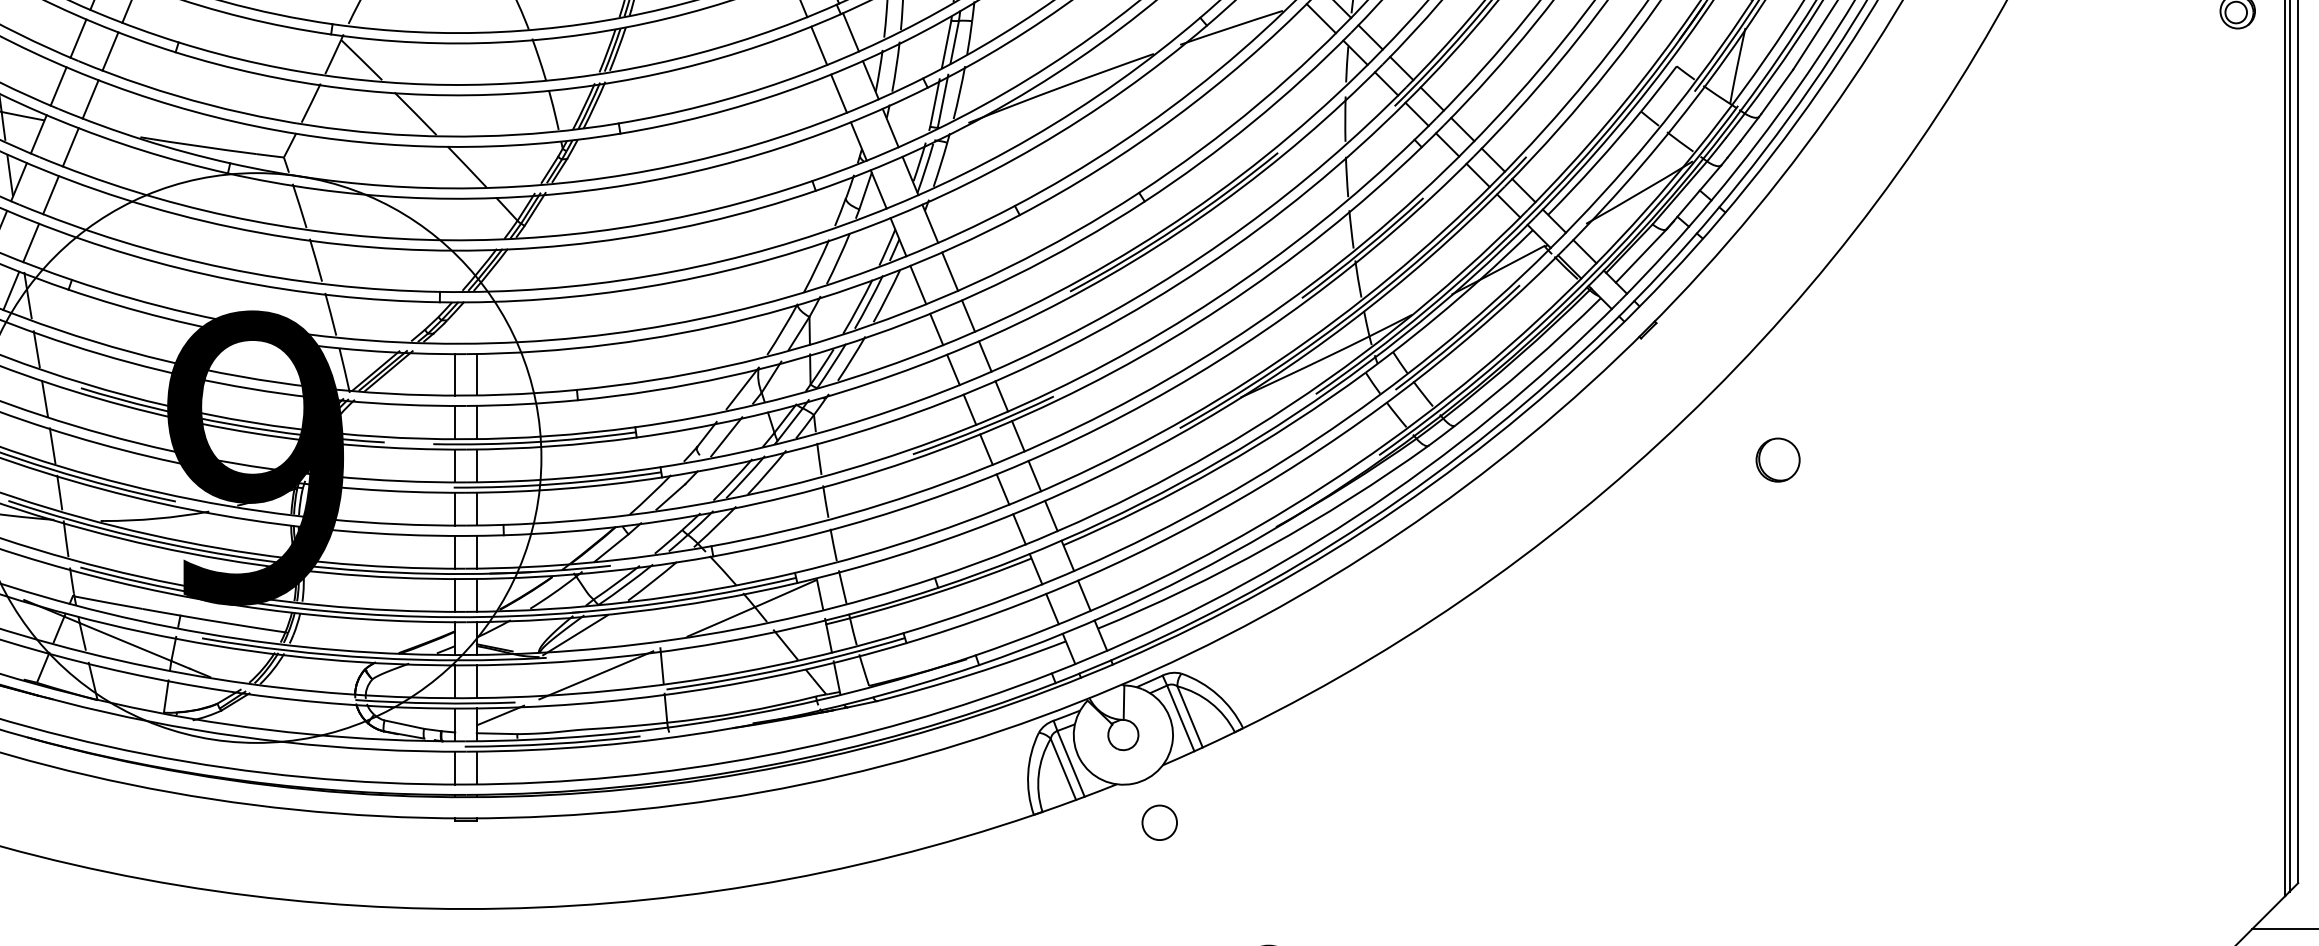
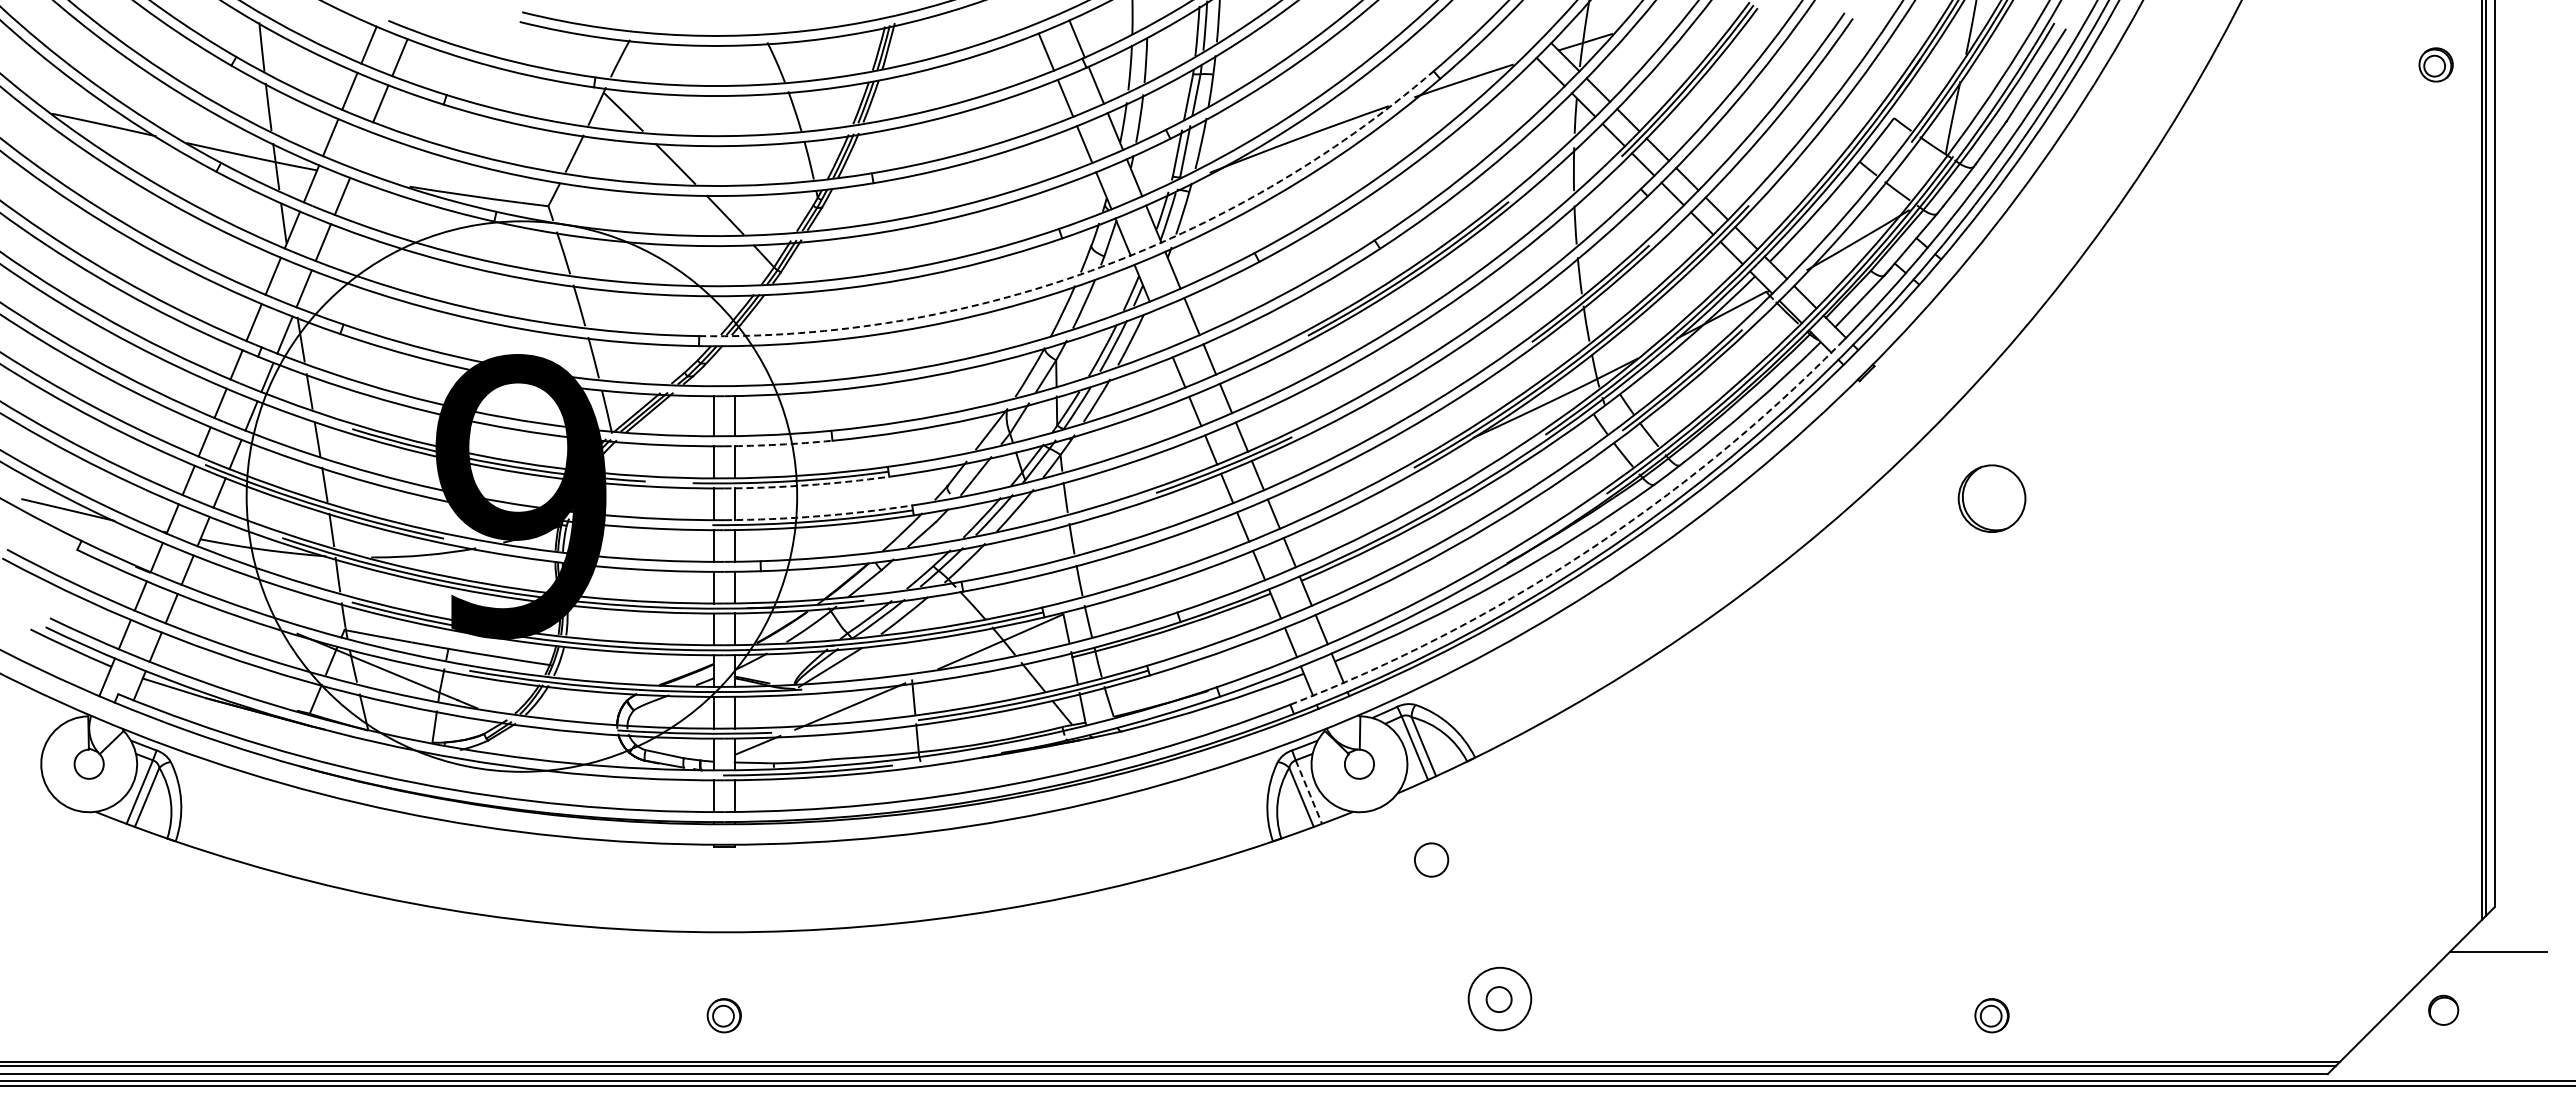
line: (90, 98) -> (361, 149), removed
arc: (845, 224) -> (1090, 270), solid -> dashed
line: (918, 285) -> (1161, 329), removed
arc: (522, 404) -> (778, 444), solid -> dashed
arc: (552, 446) -> (807, 485), solid -> dashed
part: (1777, 460) -> (1991, 498), size x1.6
arc: (563, 478) -> (818, 516), solid -> dashed
arc: (1355, 516) -> (1583, 553), solid -> dashed
line: (1071, 764) -> (1309, 792), solid -> dashed
circle: (1159, 822) -> (1431, 859), moved

